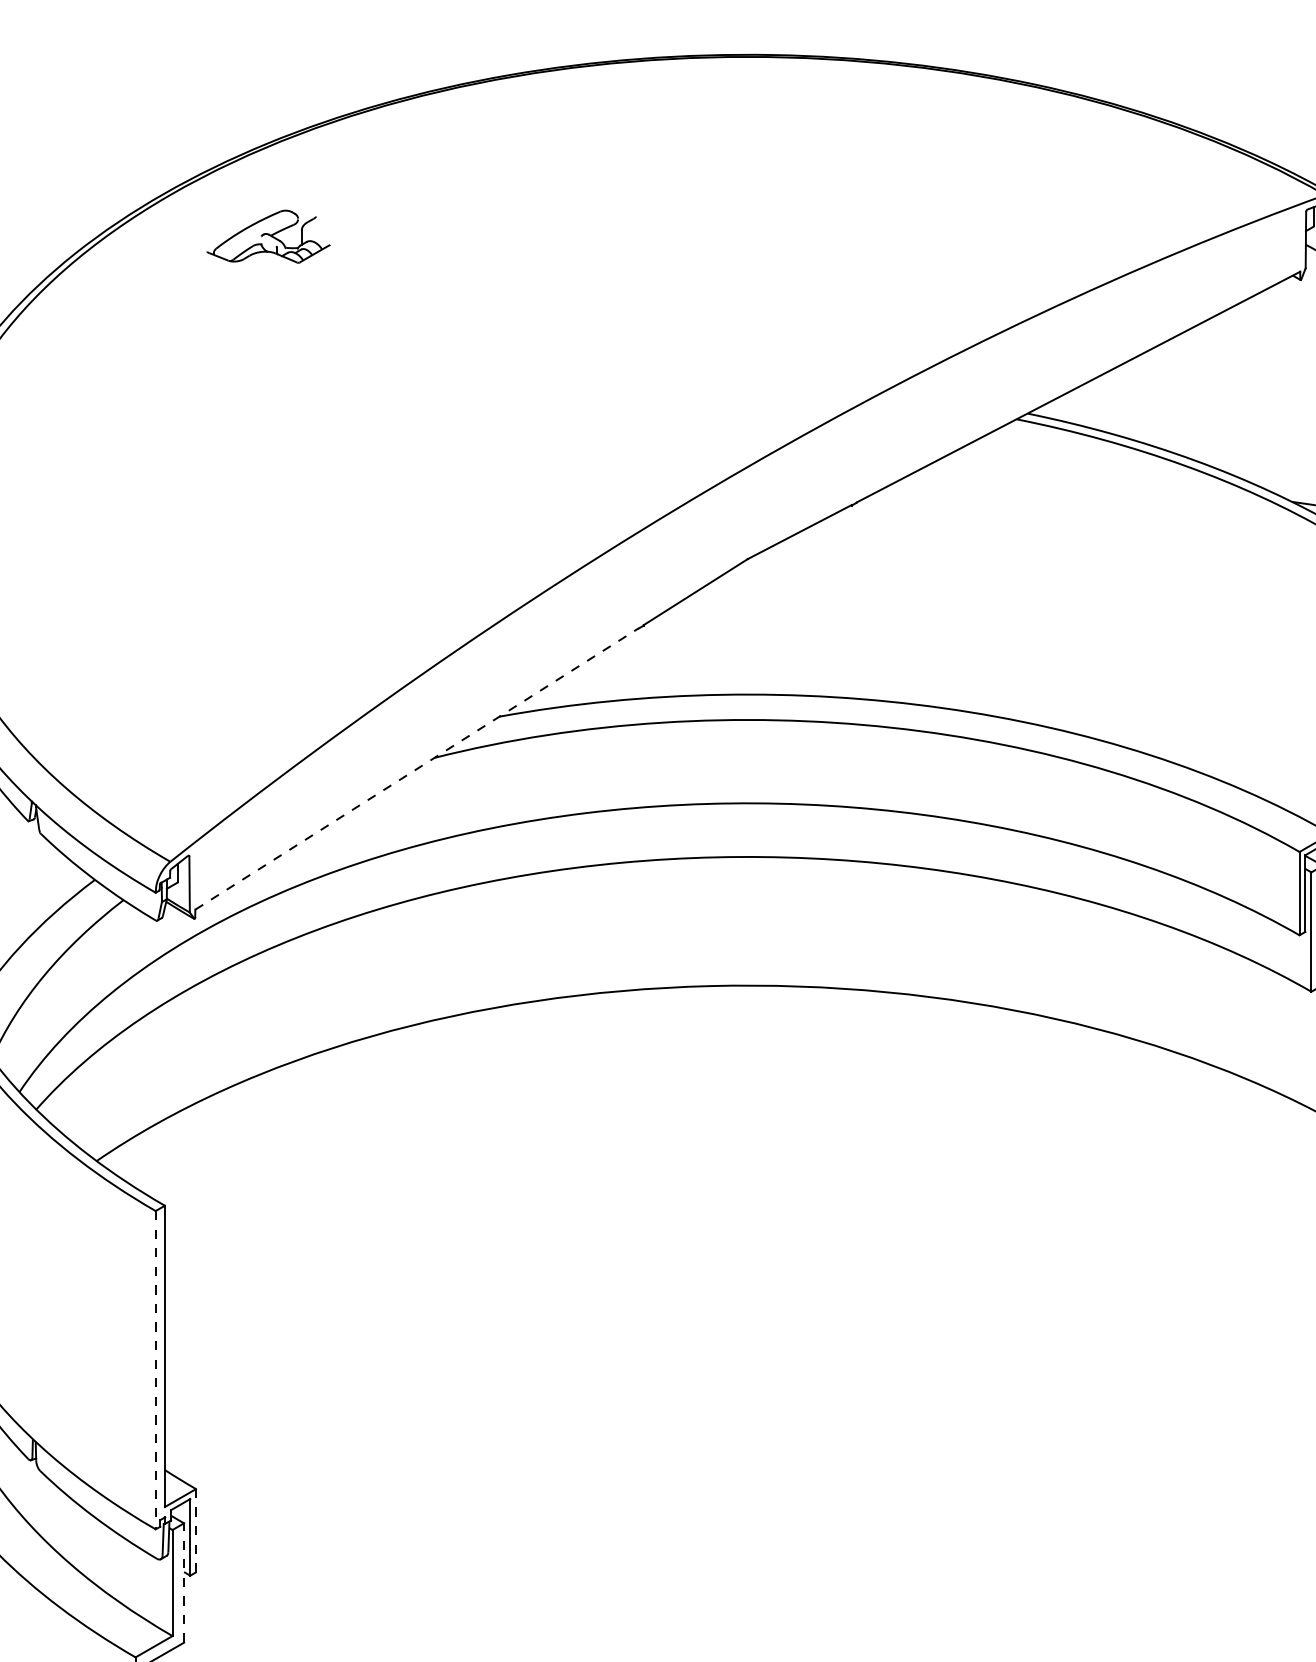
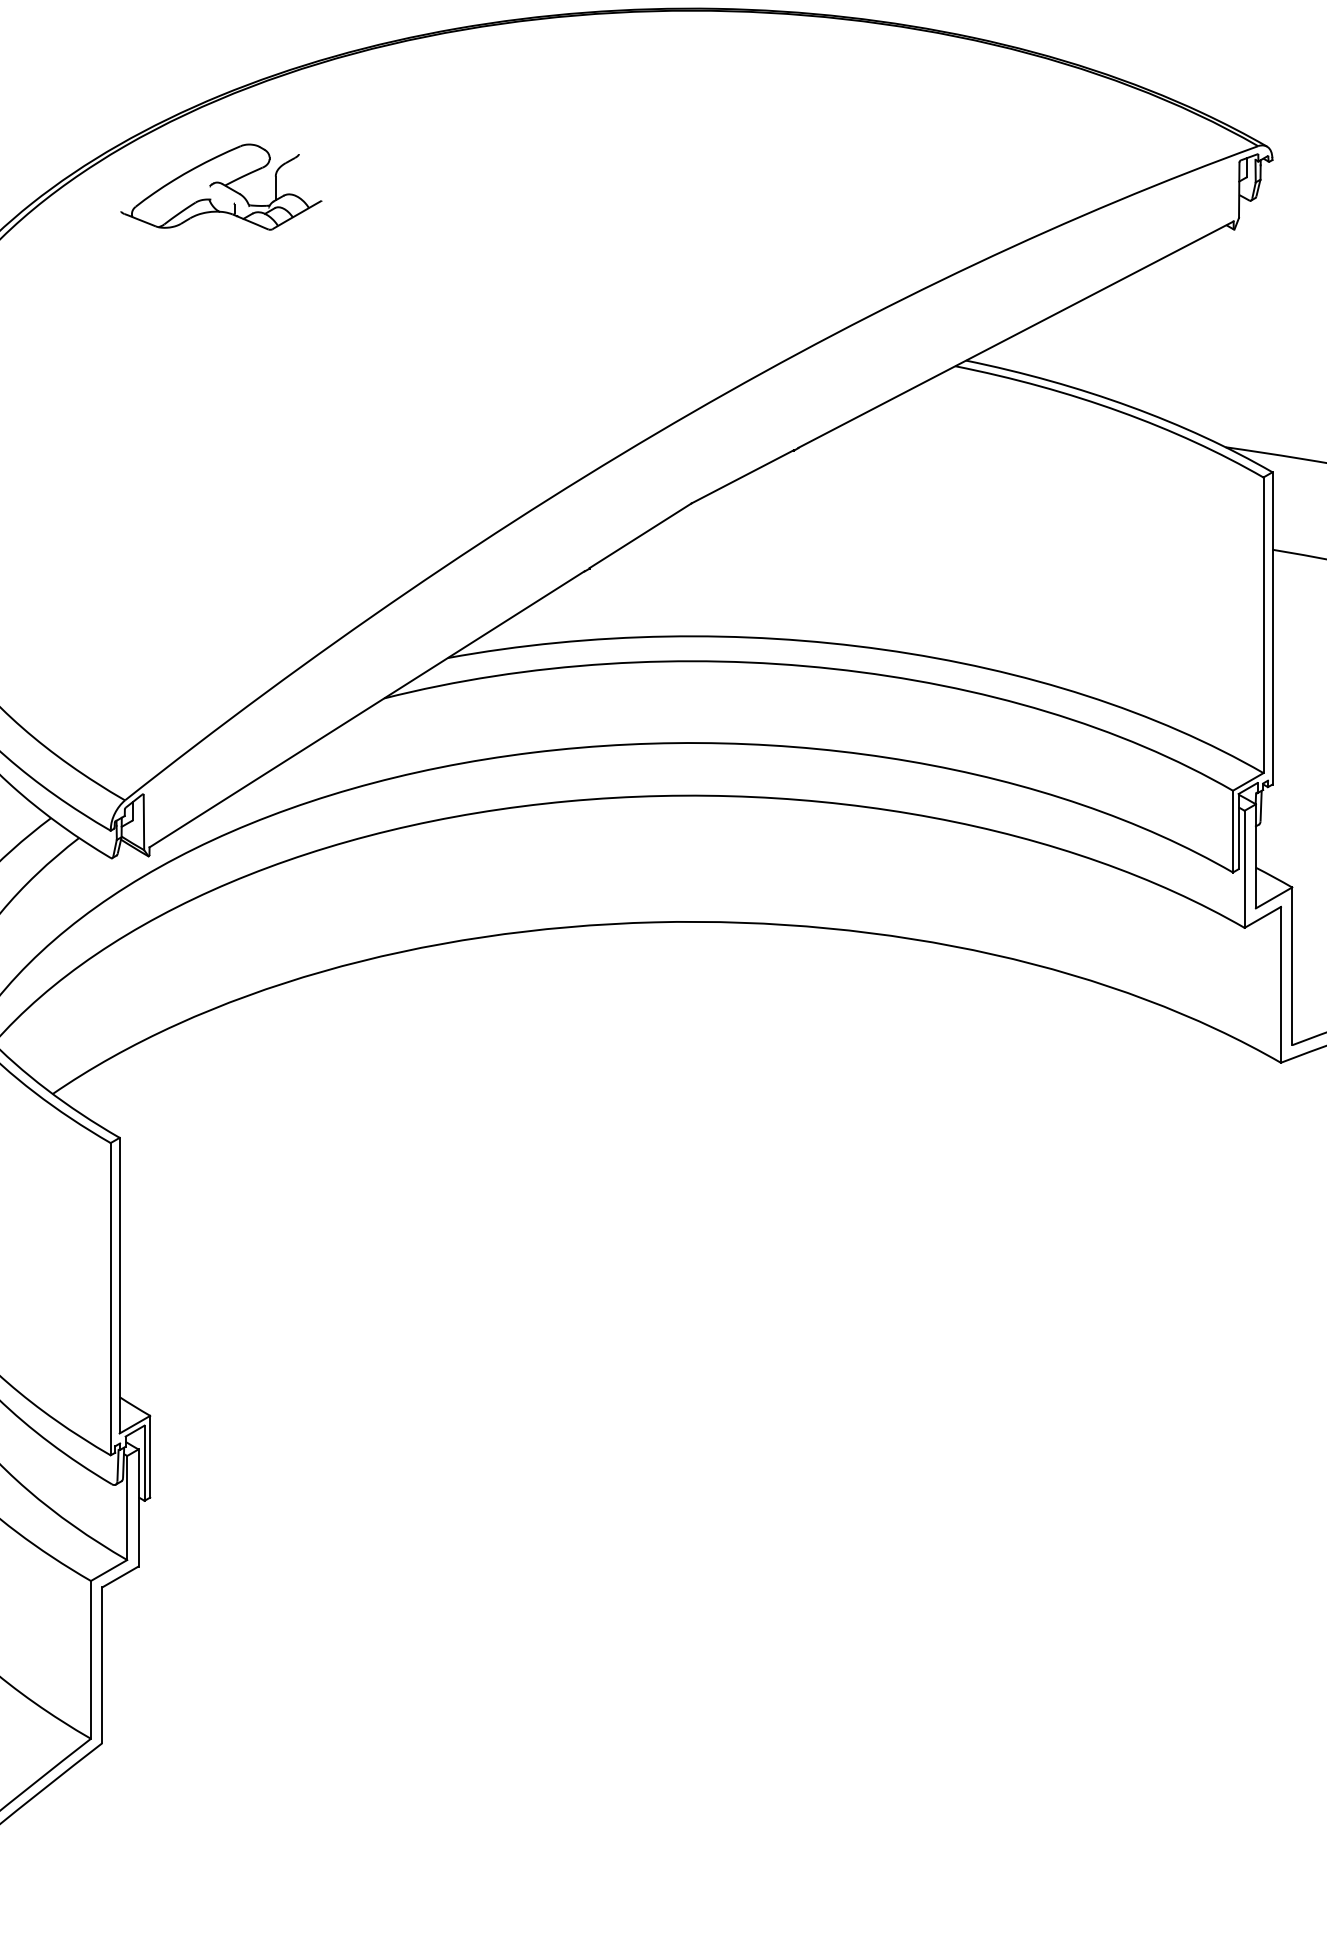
part: (268, 236) -> (221, 186), size x1.67
line: (417, 769) -> (367, 709), dashed -> solid
line: (155, 1370) -> (110, 1299), dashed -> solid
line: (196, 1530) -> (150, 1456), dashed -> solid
line: (184, 1582) -> (138, 1507), dashed -> solid

